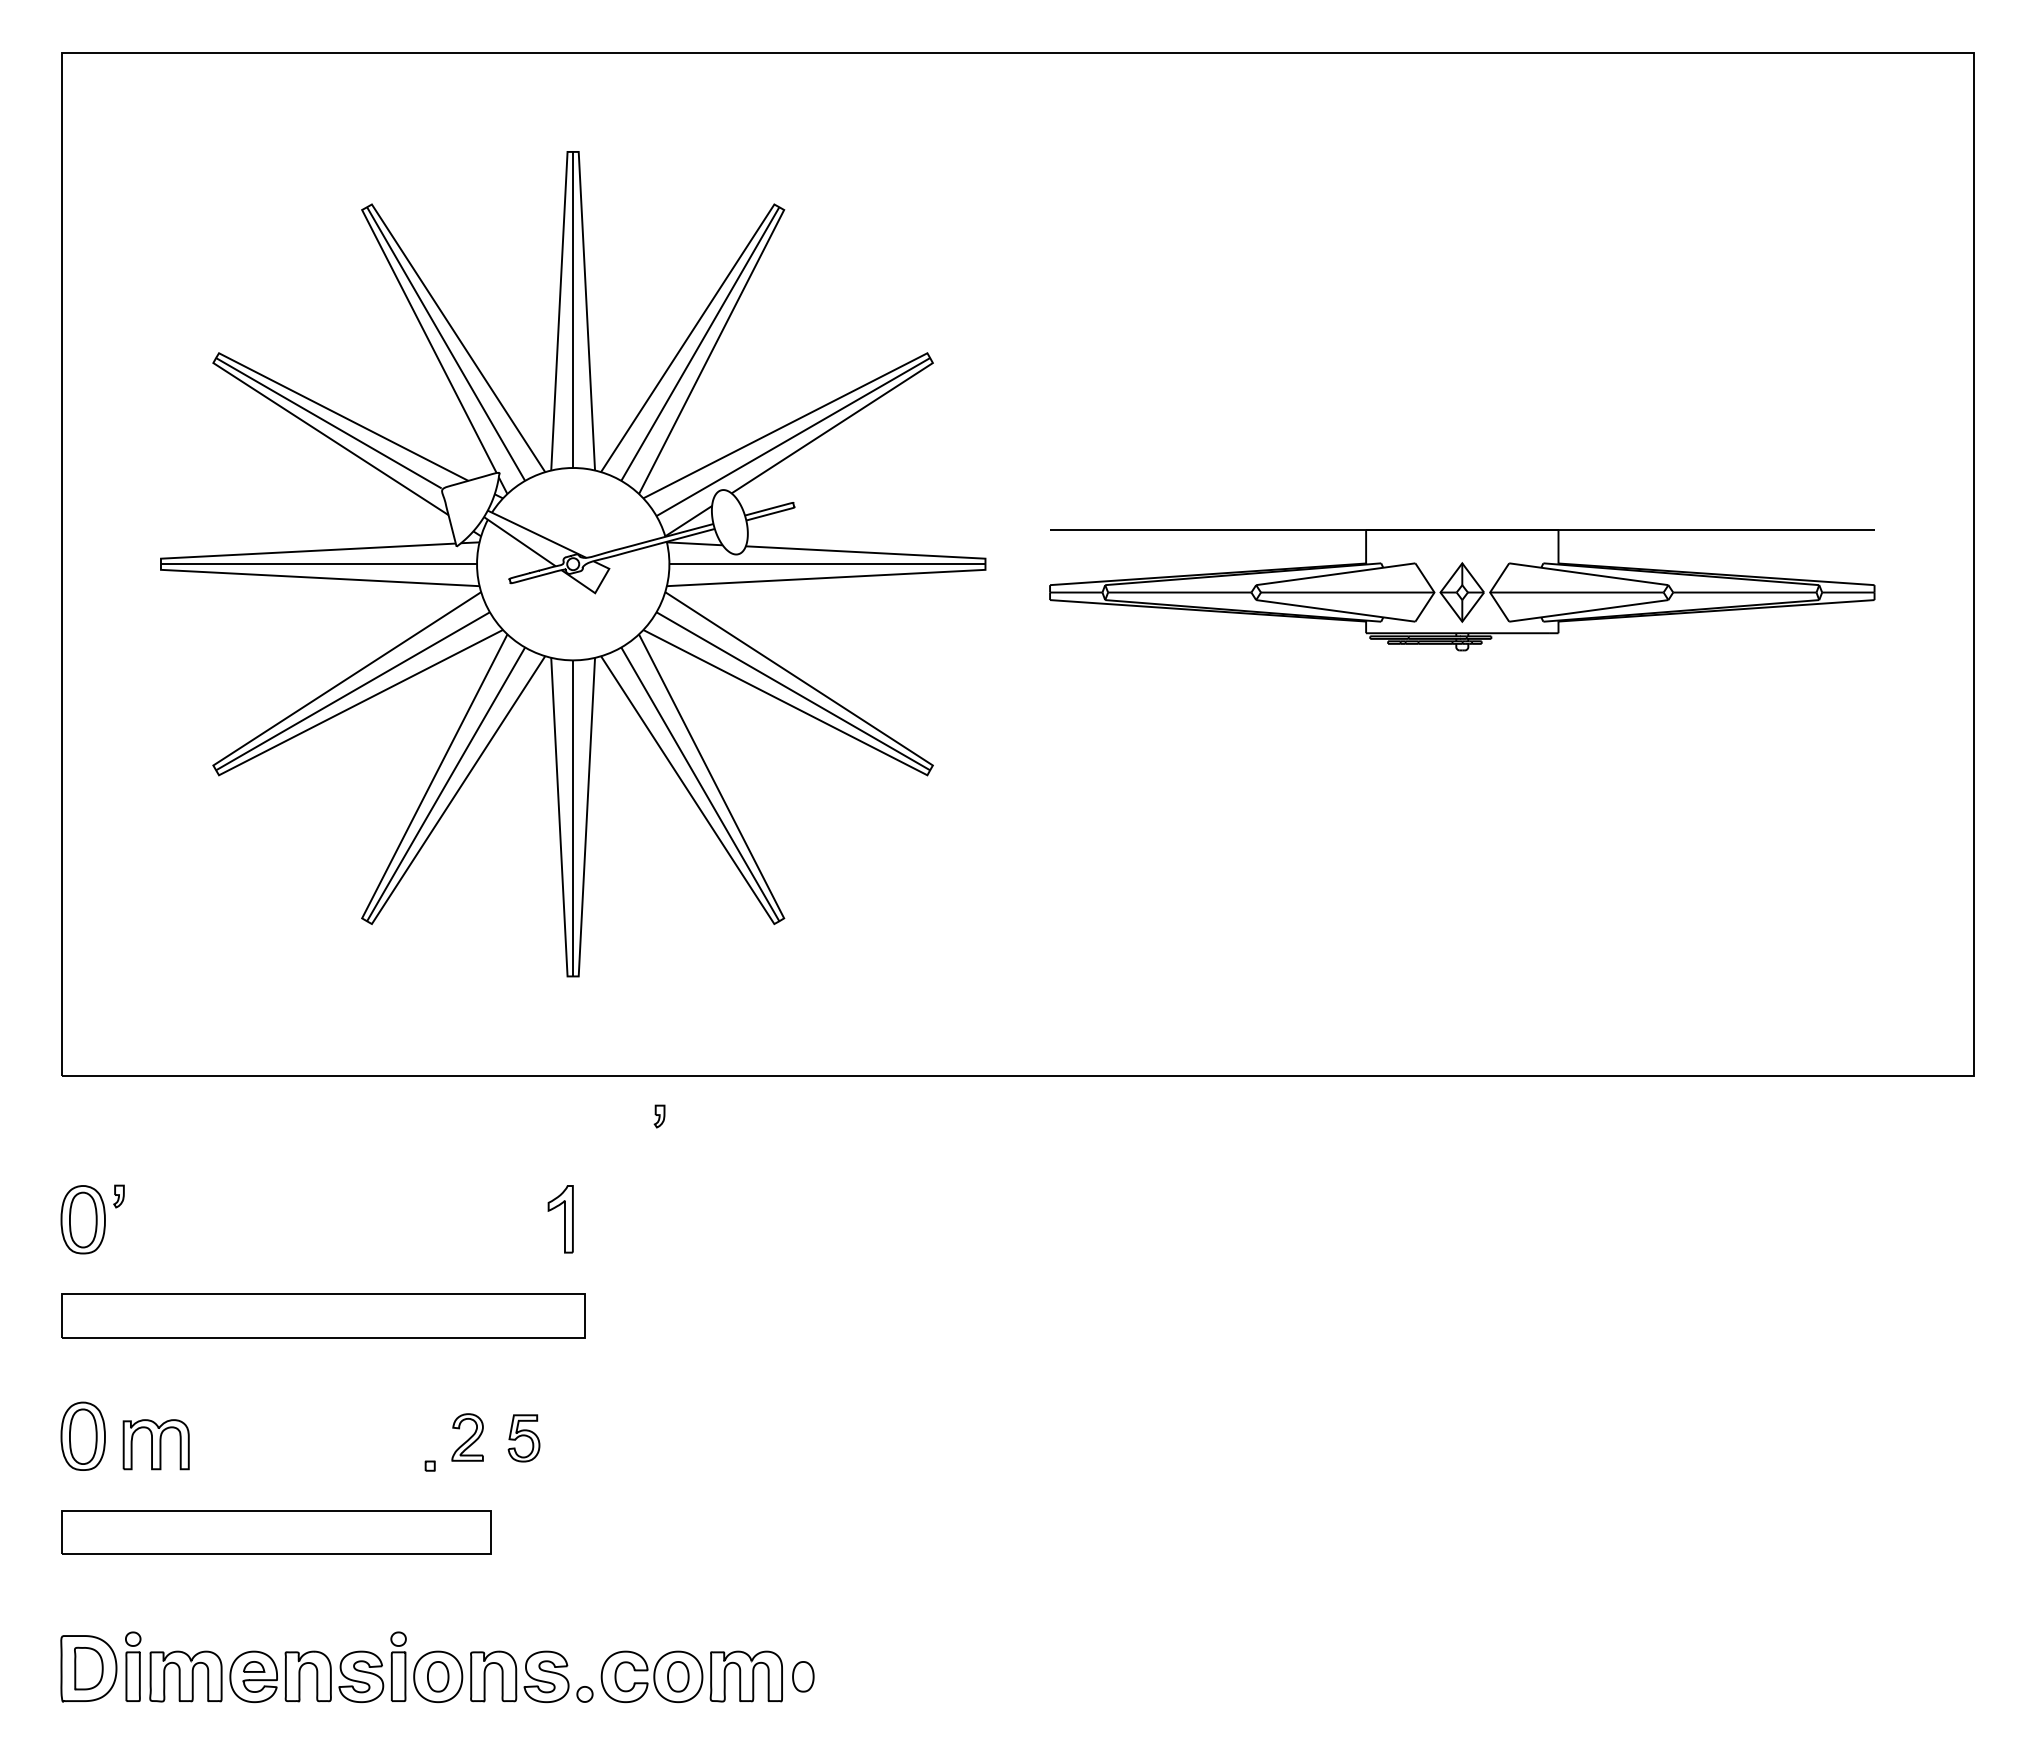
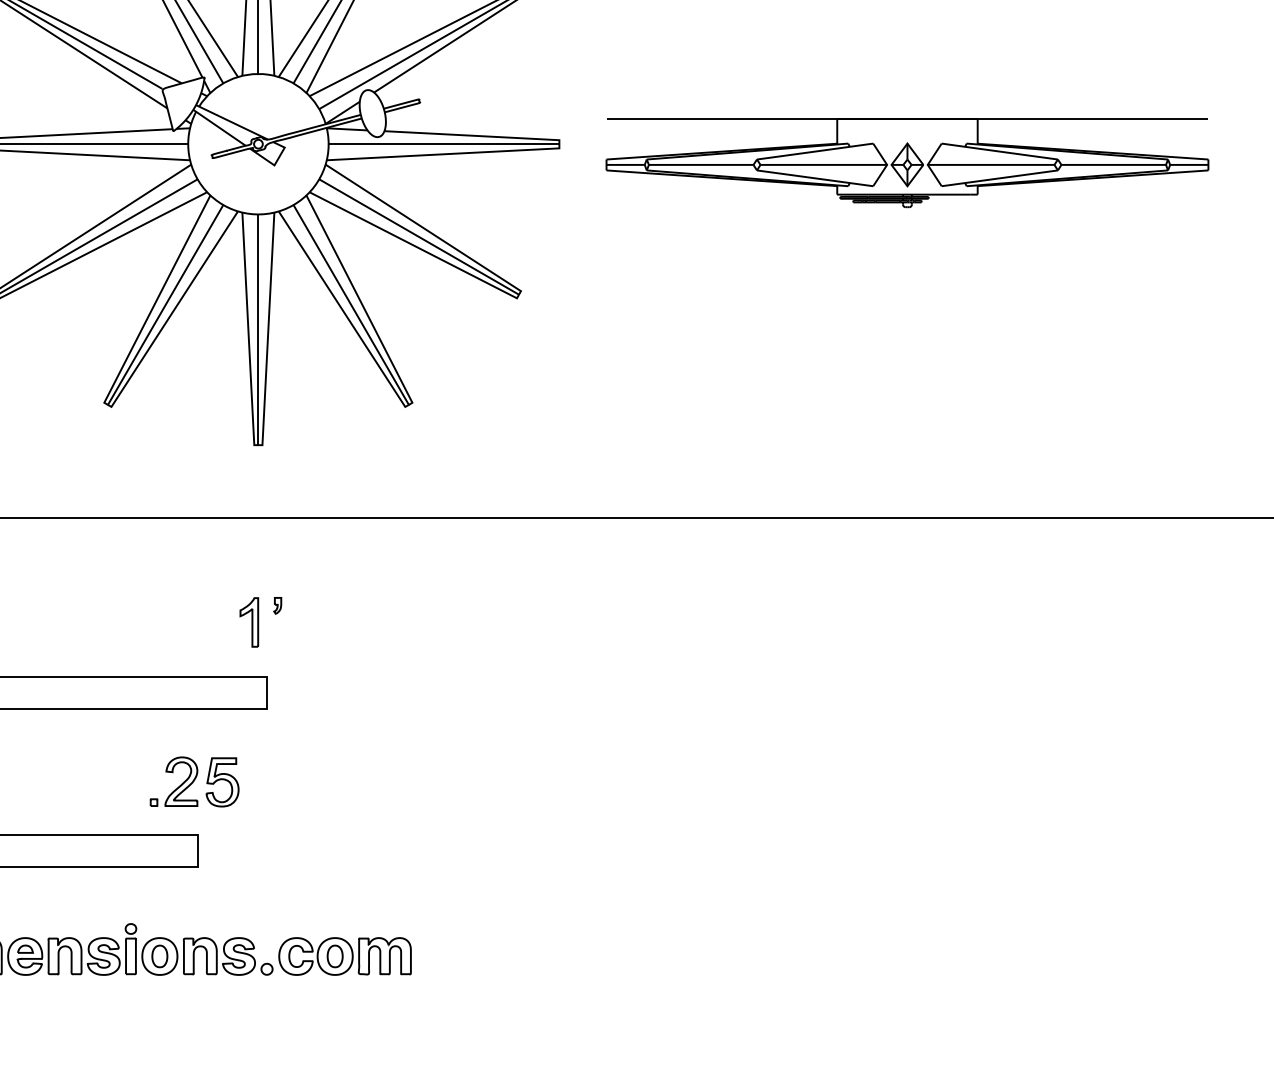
part: (659, 1116) -> (277, 605), moved
part: (467, 1437) -> (181, 781), size x1.43
part: (523, 1438) -> (222, 782), size x1.43
part: (803, 1676) -> (426, 956), removed

